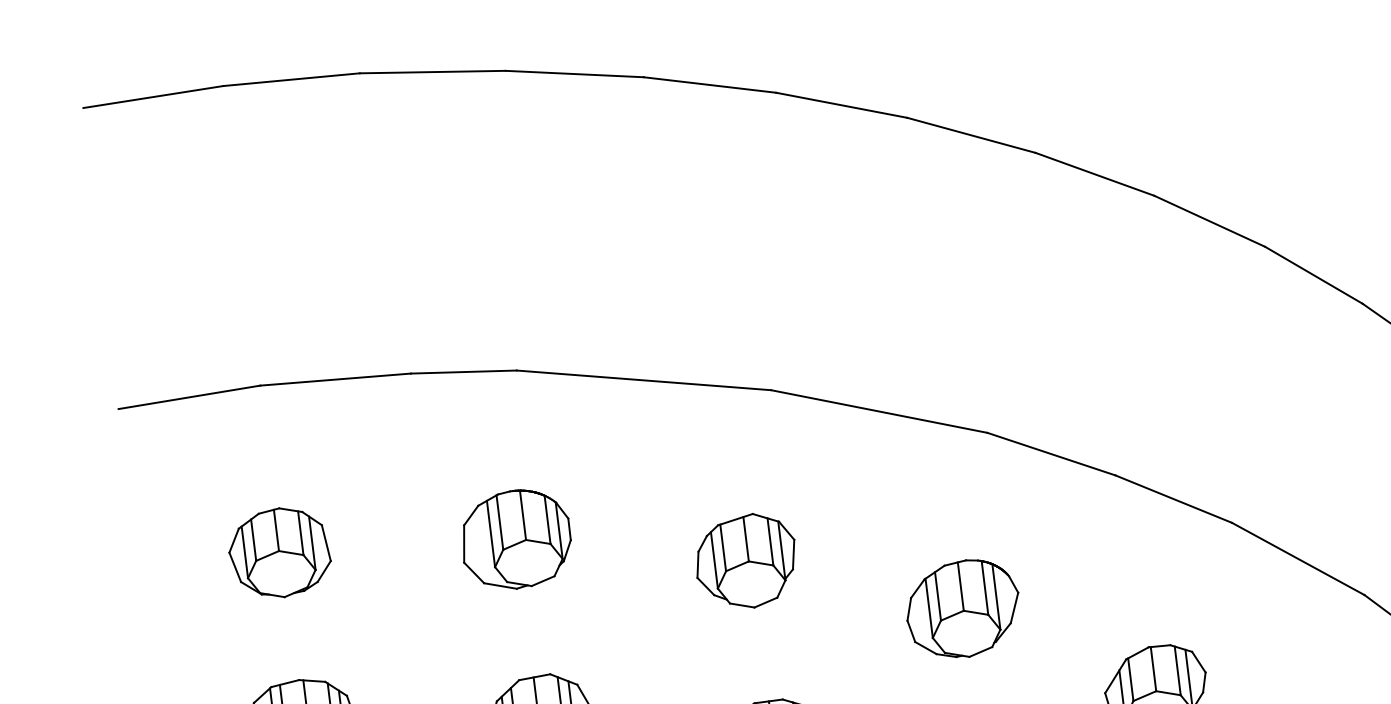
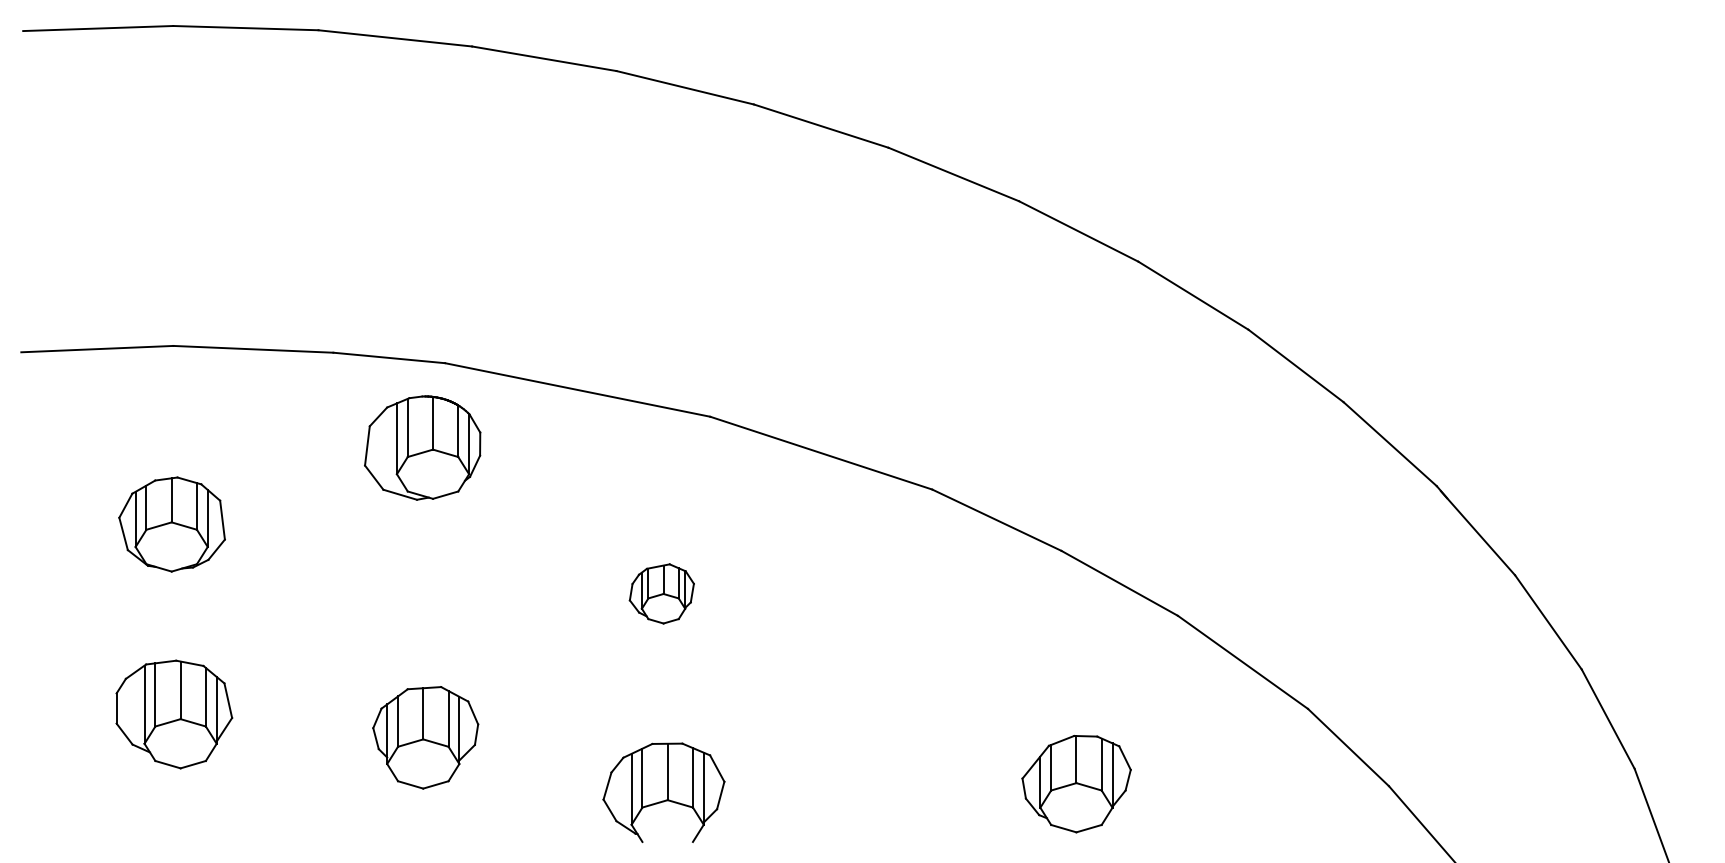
part: (515, 539) -> (422, 447), moved
part: (745, 561) -> (661, 593), size x0.6
part: (962, 608) -> (883, 671), removed

